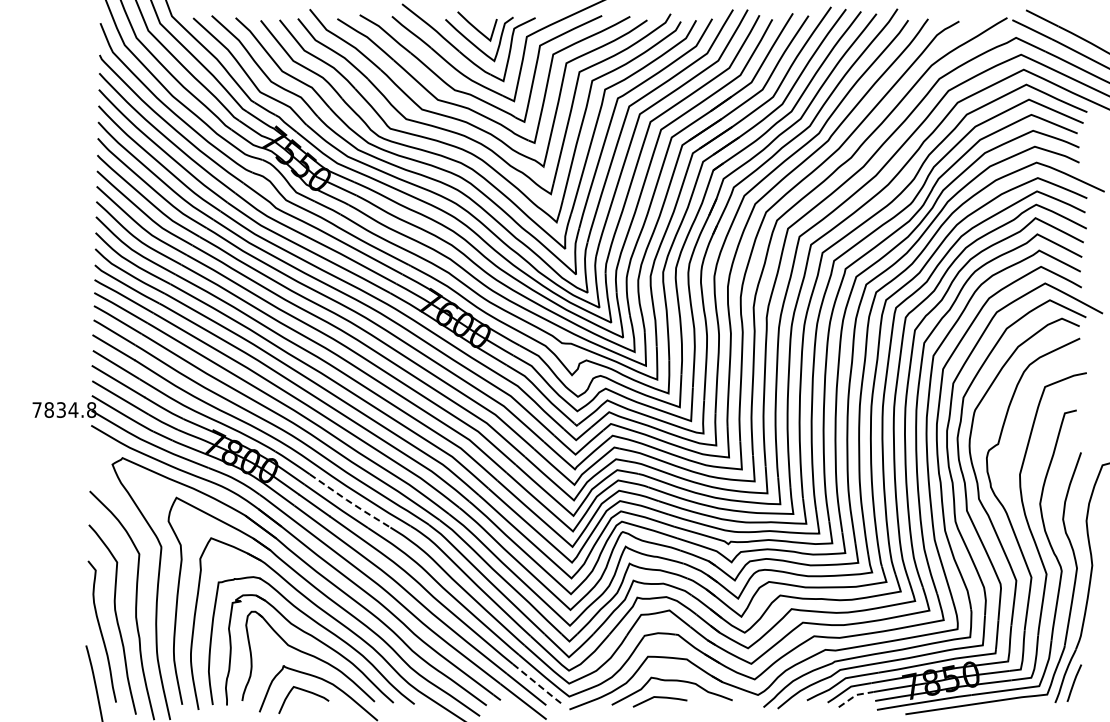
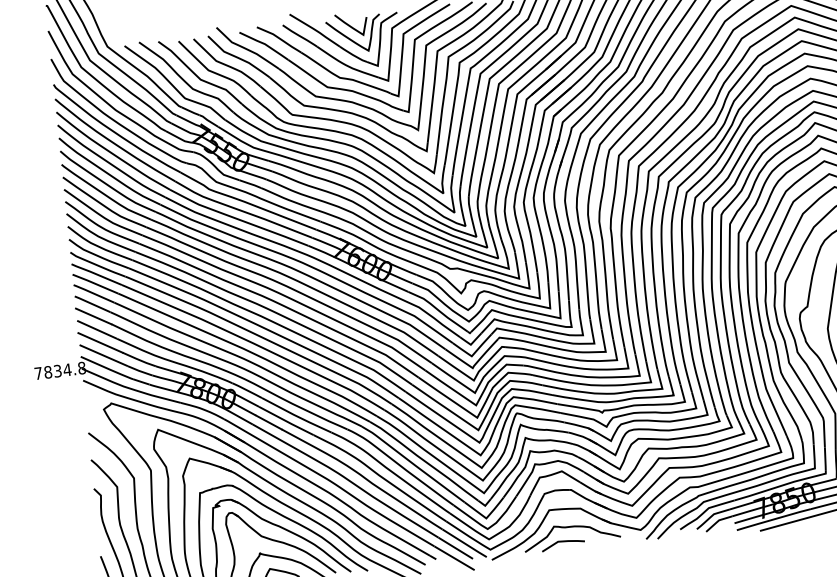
line: (349, 501) -> (296, 415), dashed -> solid
line: (539, 685) -> (465, 543), dashed -> solid
line: (854, 696) -> (717, 521), dashed -> solid

